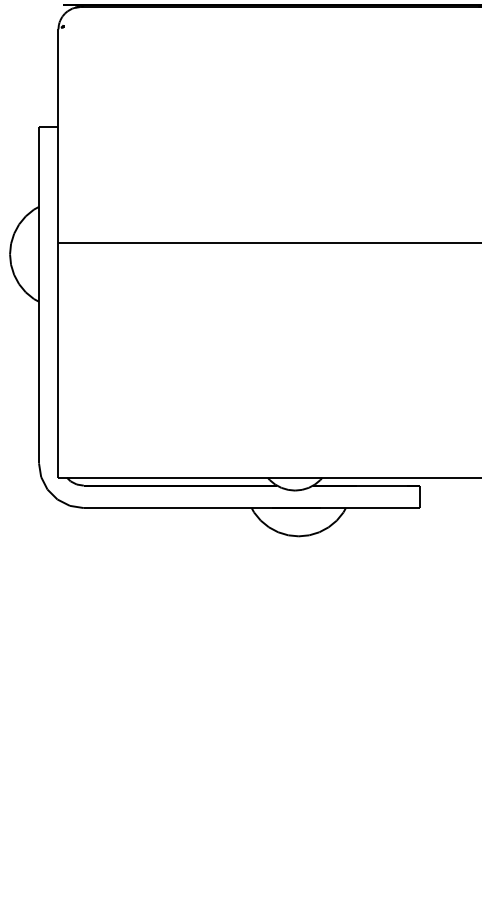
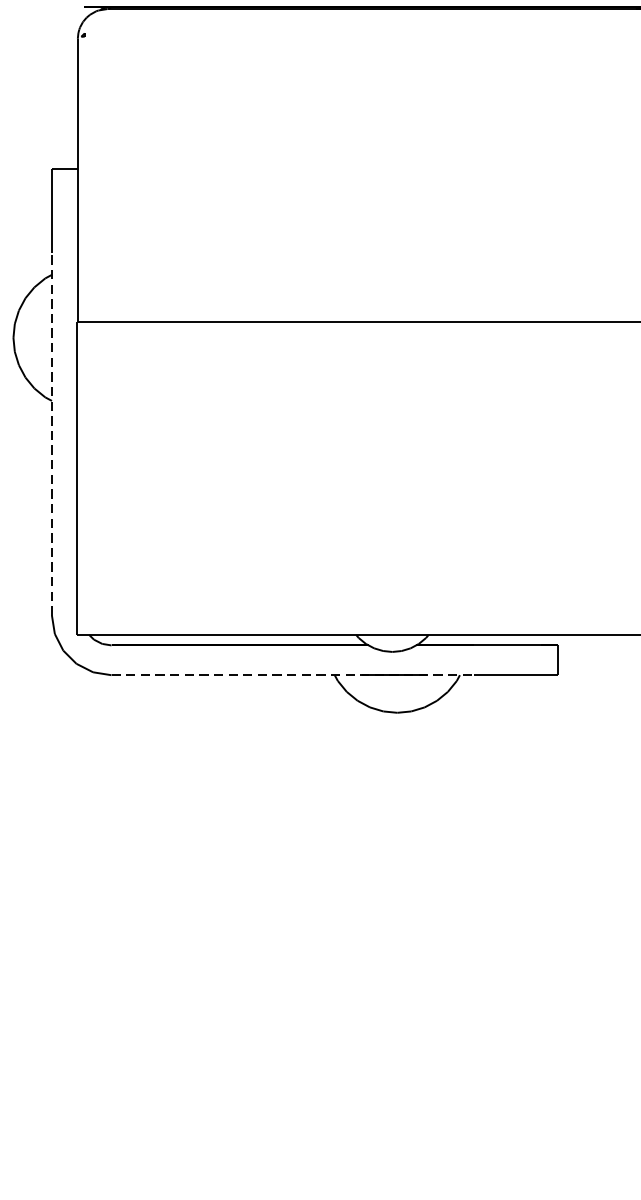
line: (39, 326) -> (52, 433), solid -> dashed
line: (220, 508) -> (293, 675), solid -> dashed

